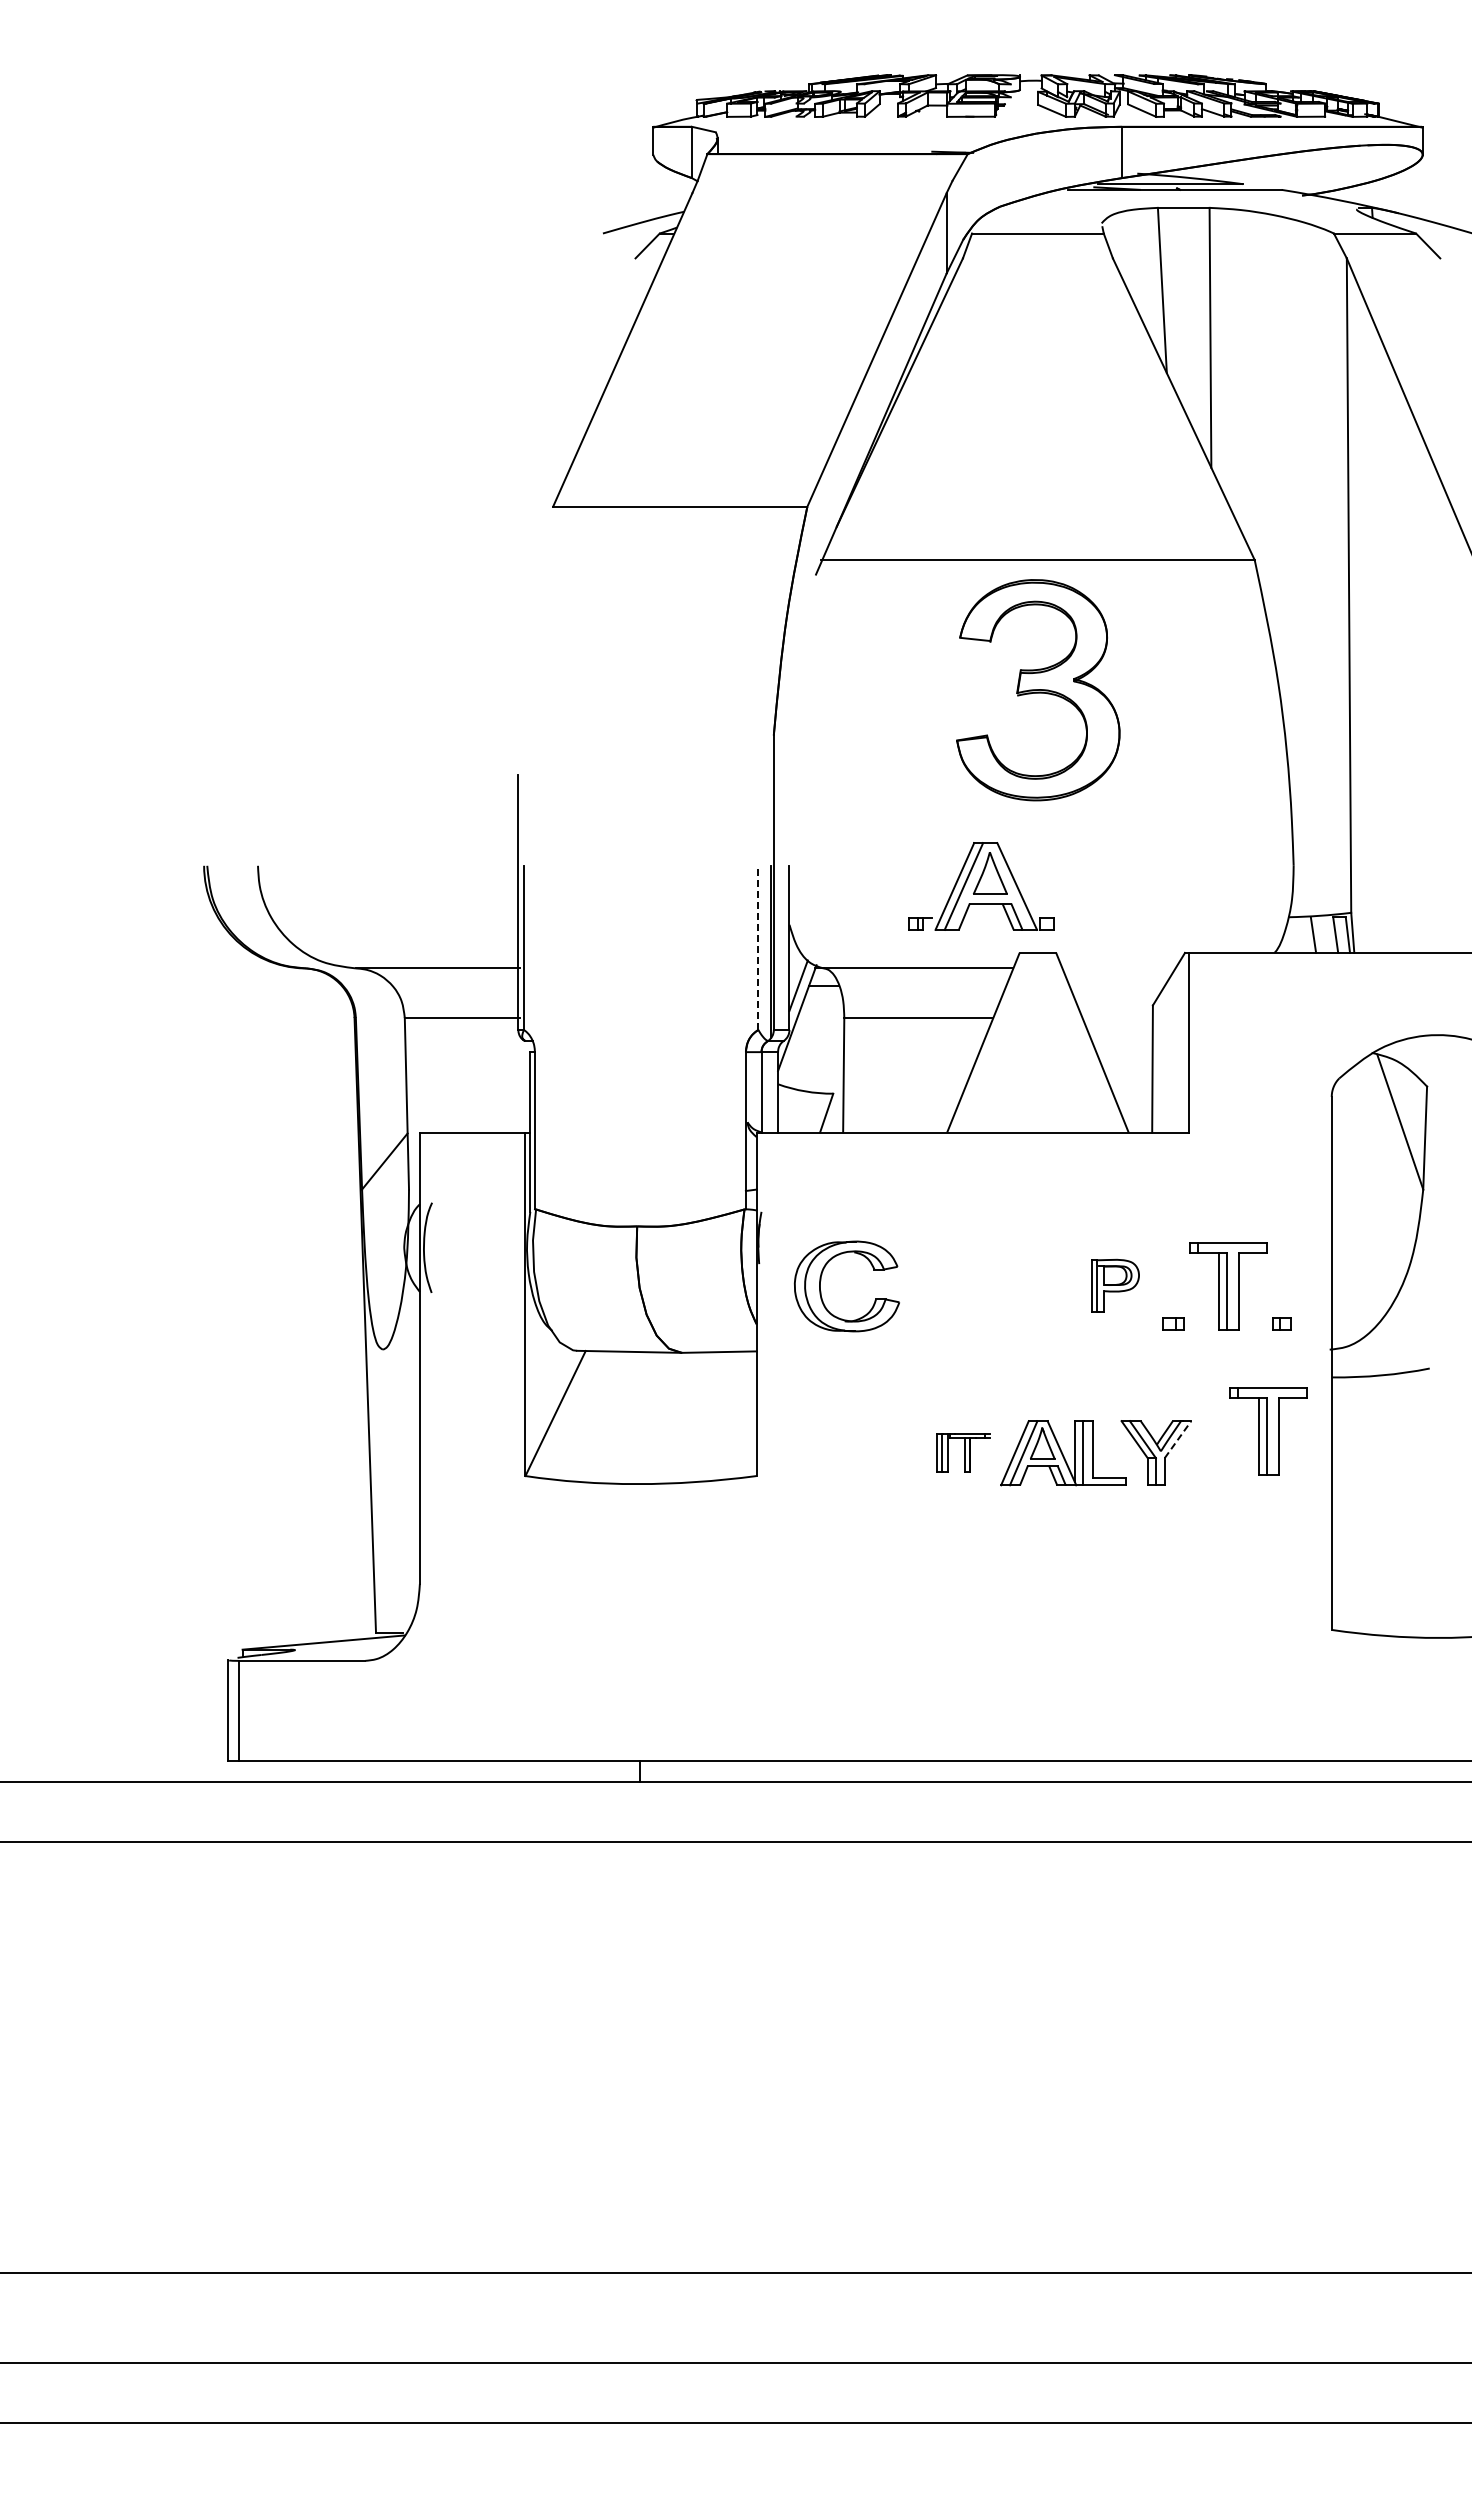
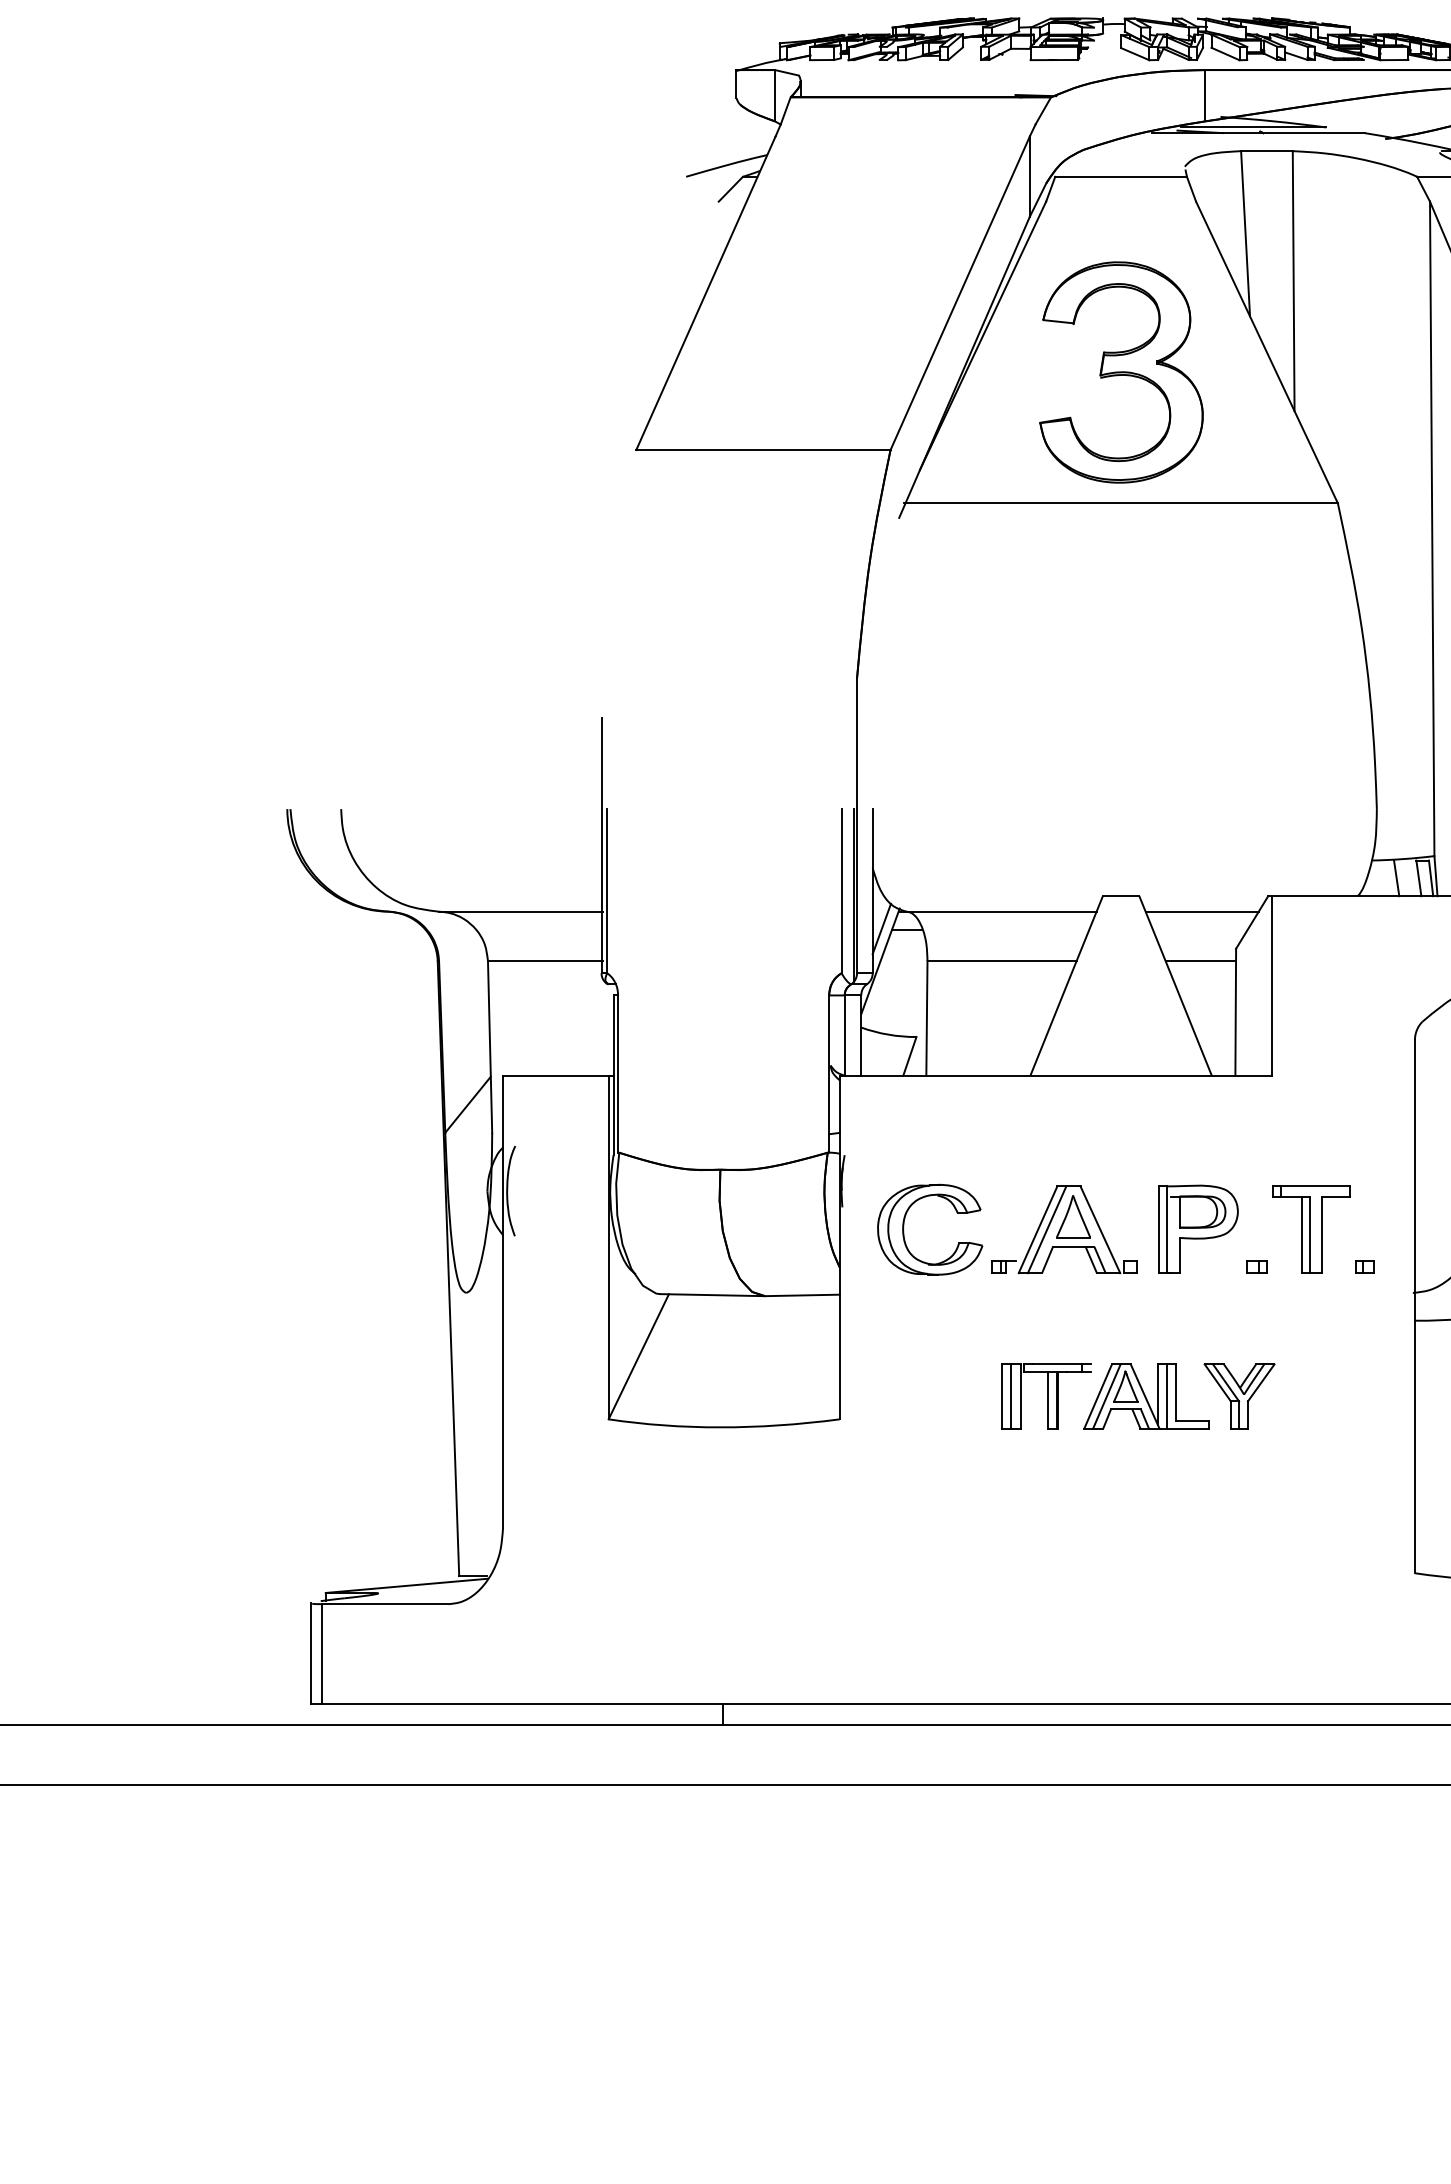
part: (1038, 690) -> (1121, 372), moved
part: (981, 886) -> (1064, 1229), moved
line: (758, 947) -> (841, 890), dashed -> solid
line: (1118, 968) -> (1201, 911), added
line: (1117, 1017) -> (1200, 960), added
part: (1115, 1285) -> (1198, 1228), size x1.67
part: (1268, 1431) -> (1351, 1374), removed
line: (1178, 1439) -> (1261, 1382), dashed -> solid
part: (963, 1452) -> (1046, 1395), size x1.67

